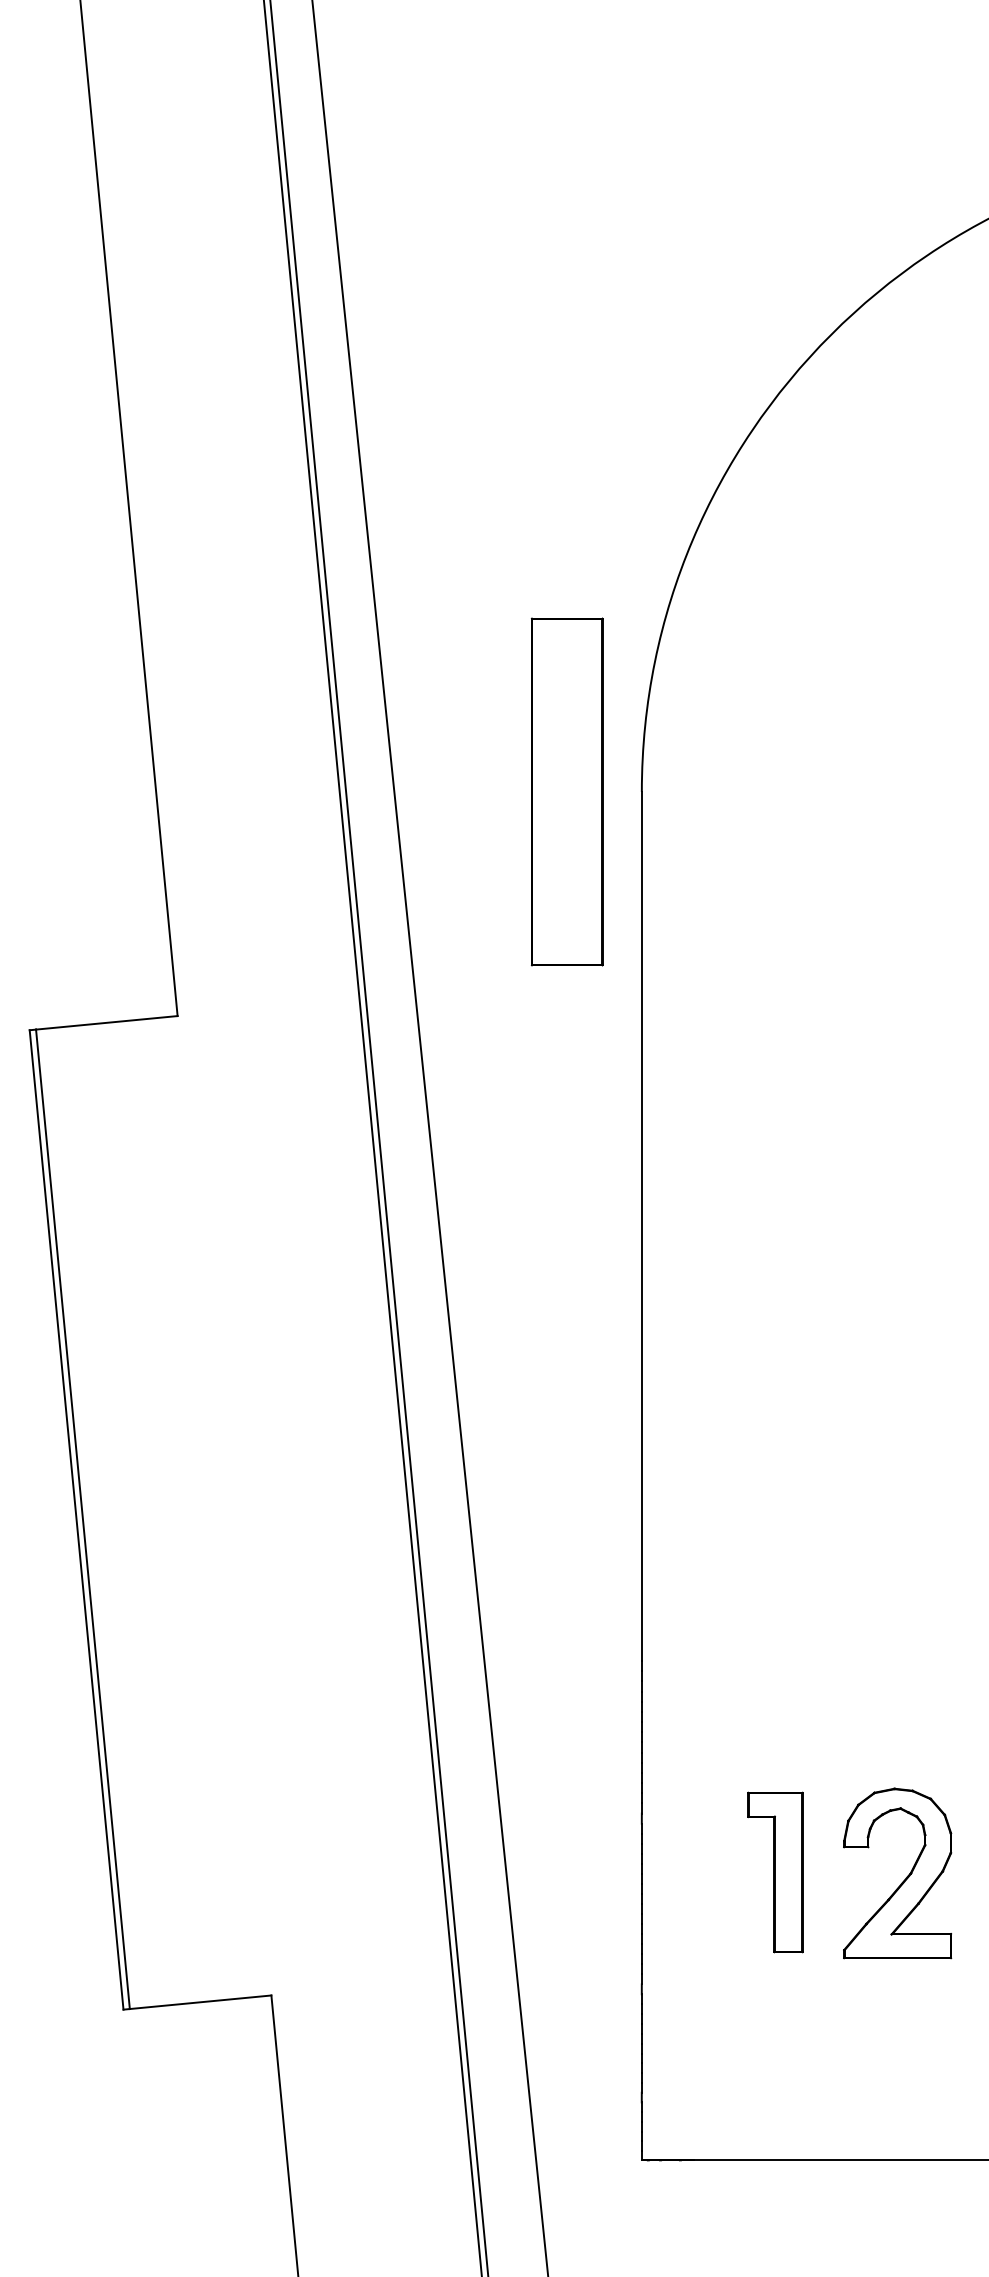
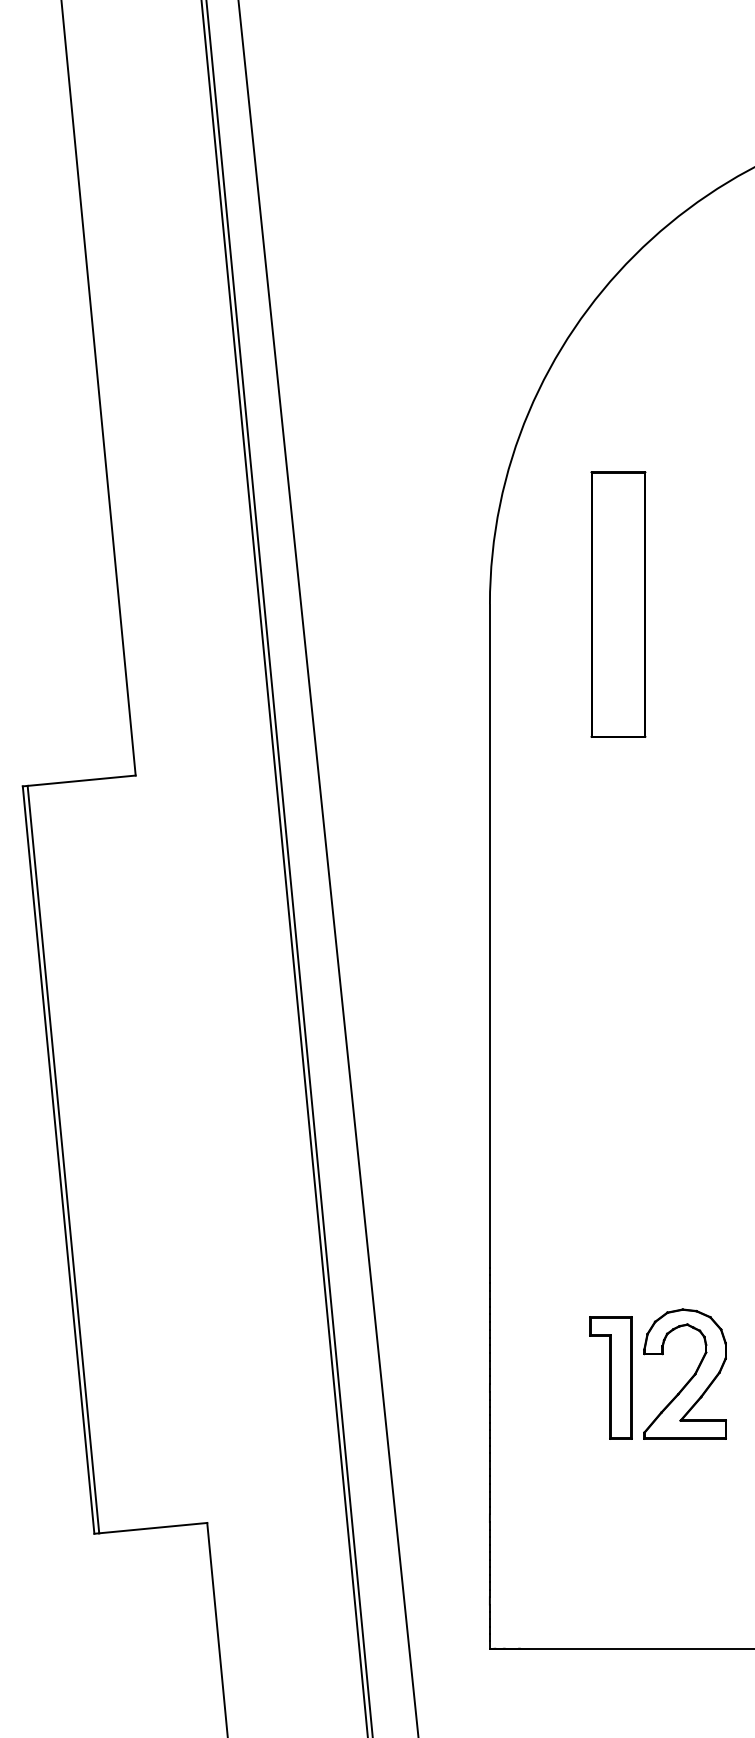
part: (566, 791) -> (617, 604), moved
part: (775, 1872) -> (611, 1377), moved
part: (904, 1879) -> (690, 1378), moved

